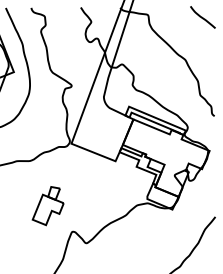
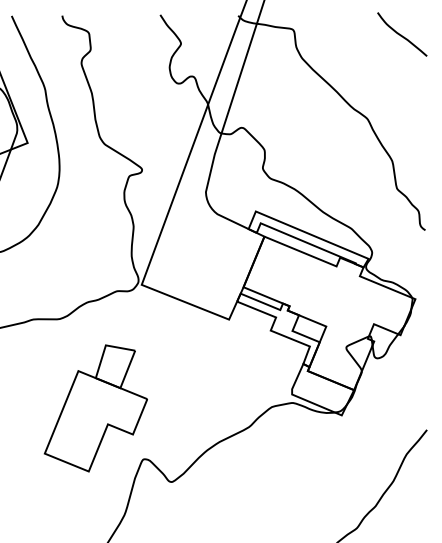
part: (47, 205) -> (94, 407), size x1.67

